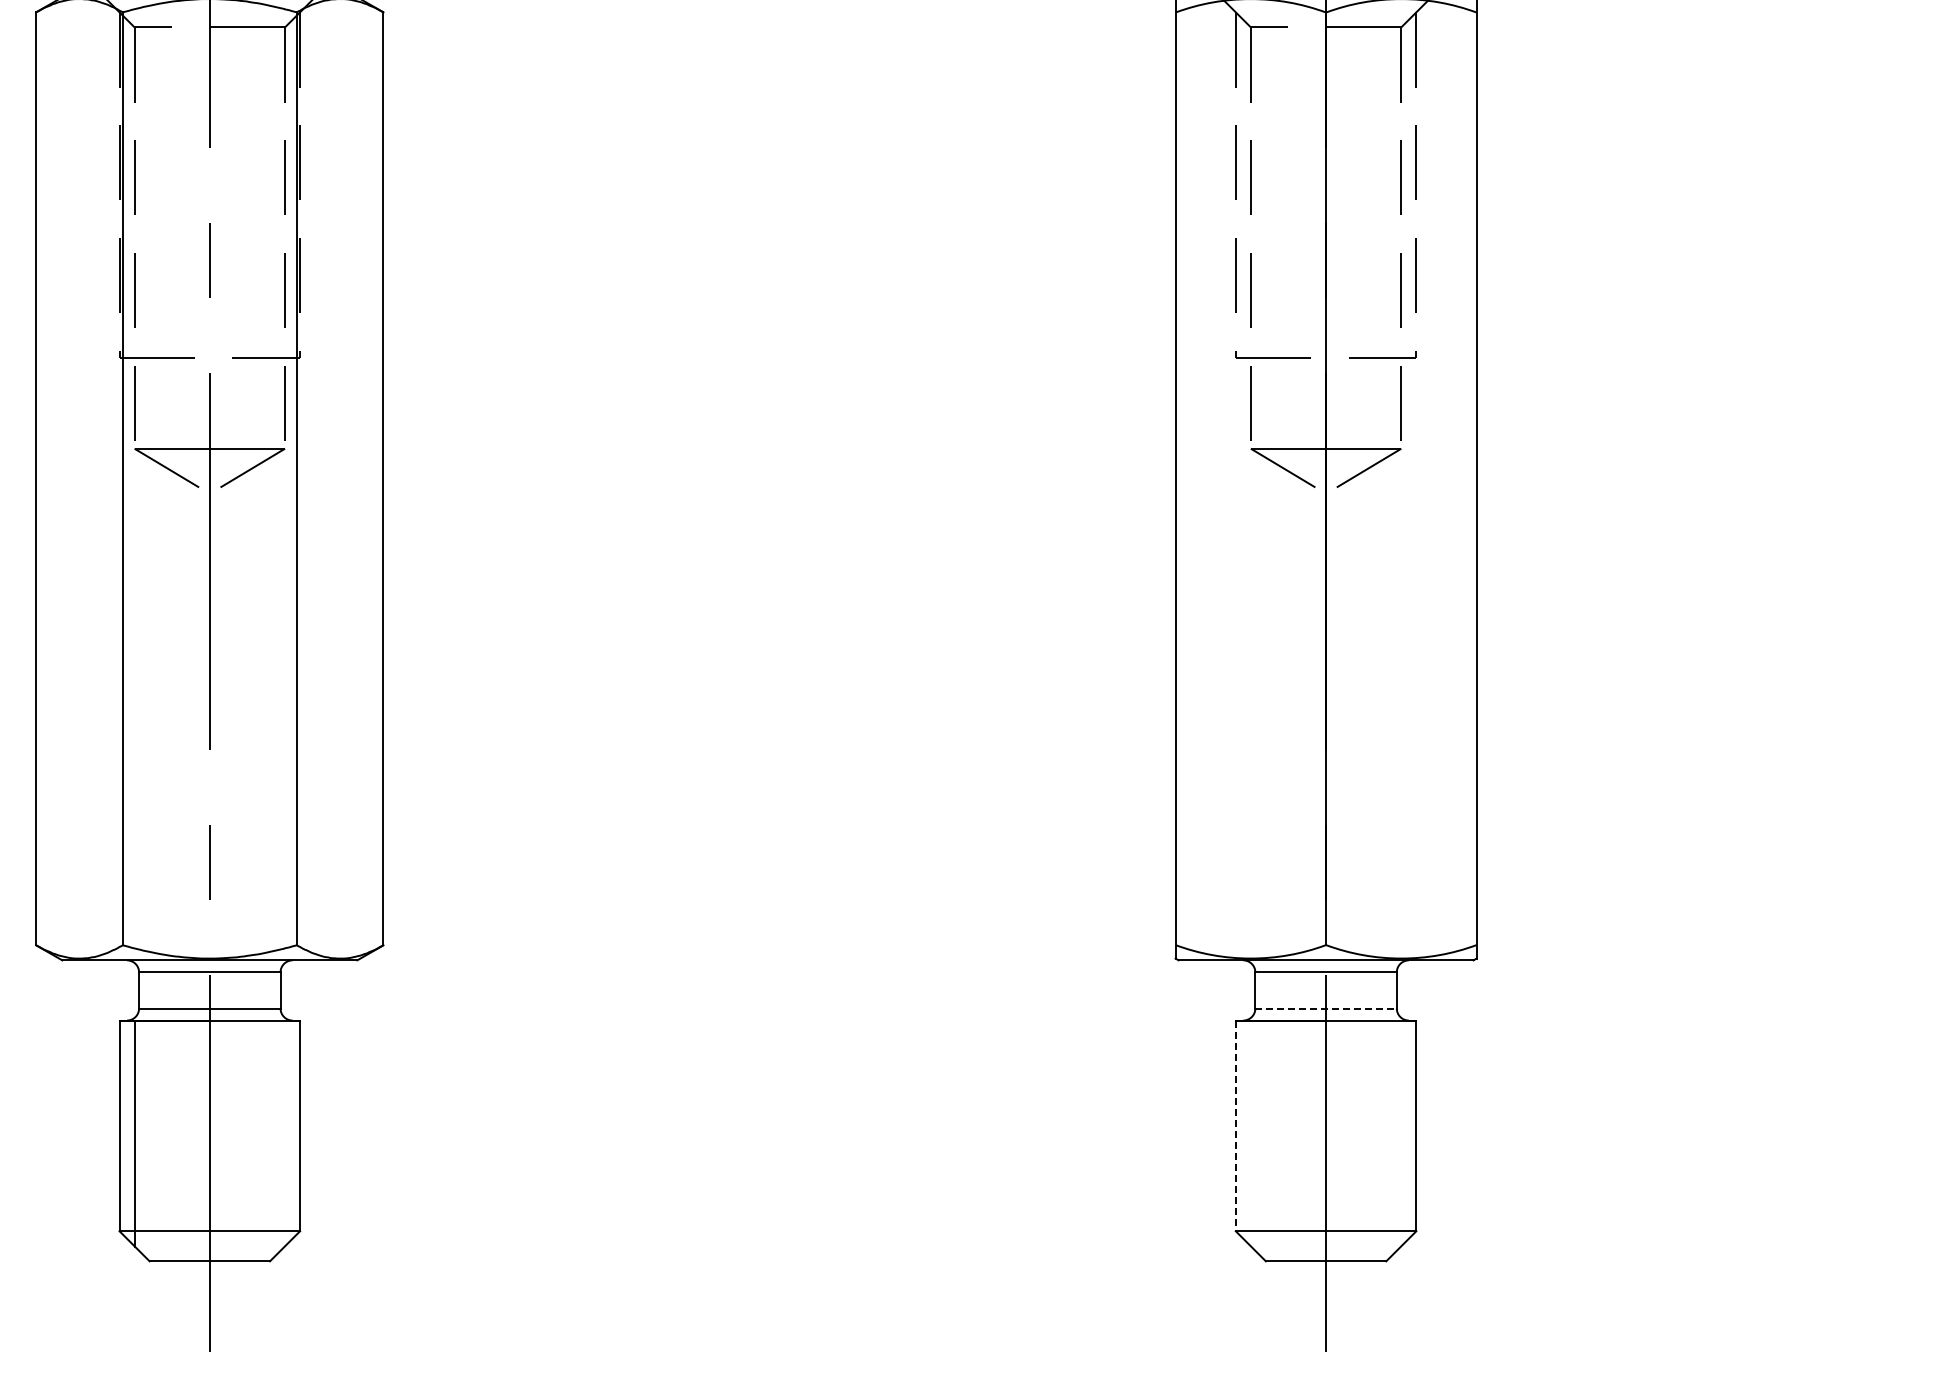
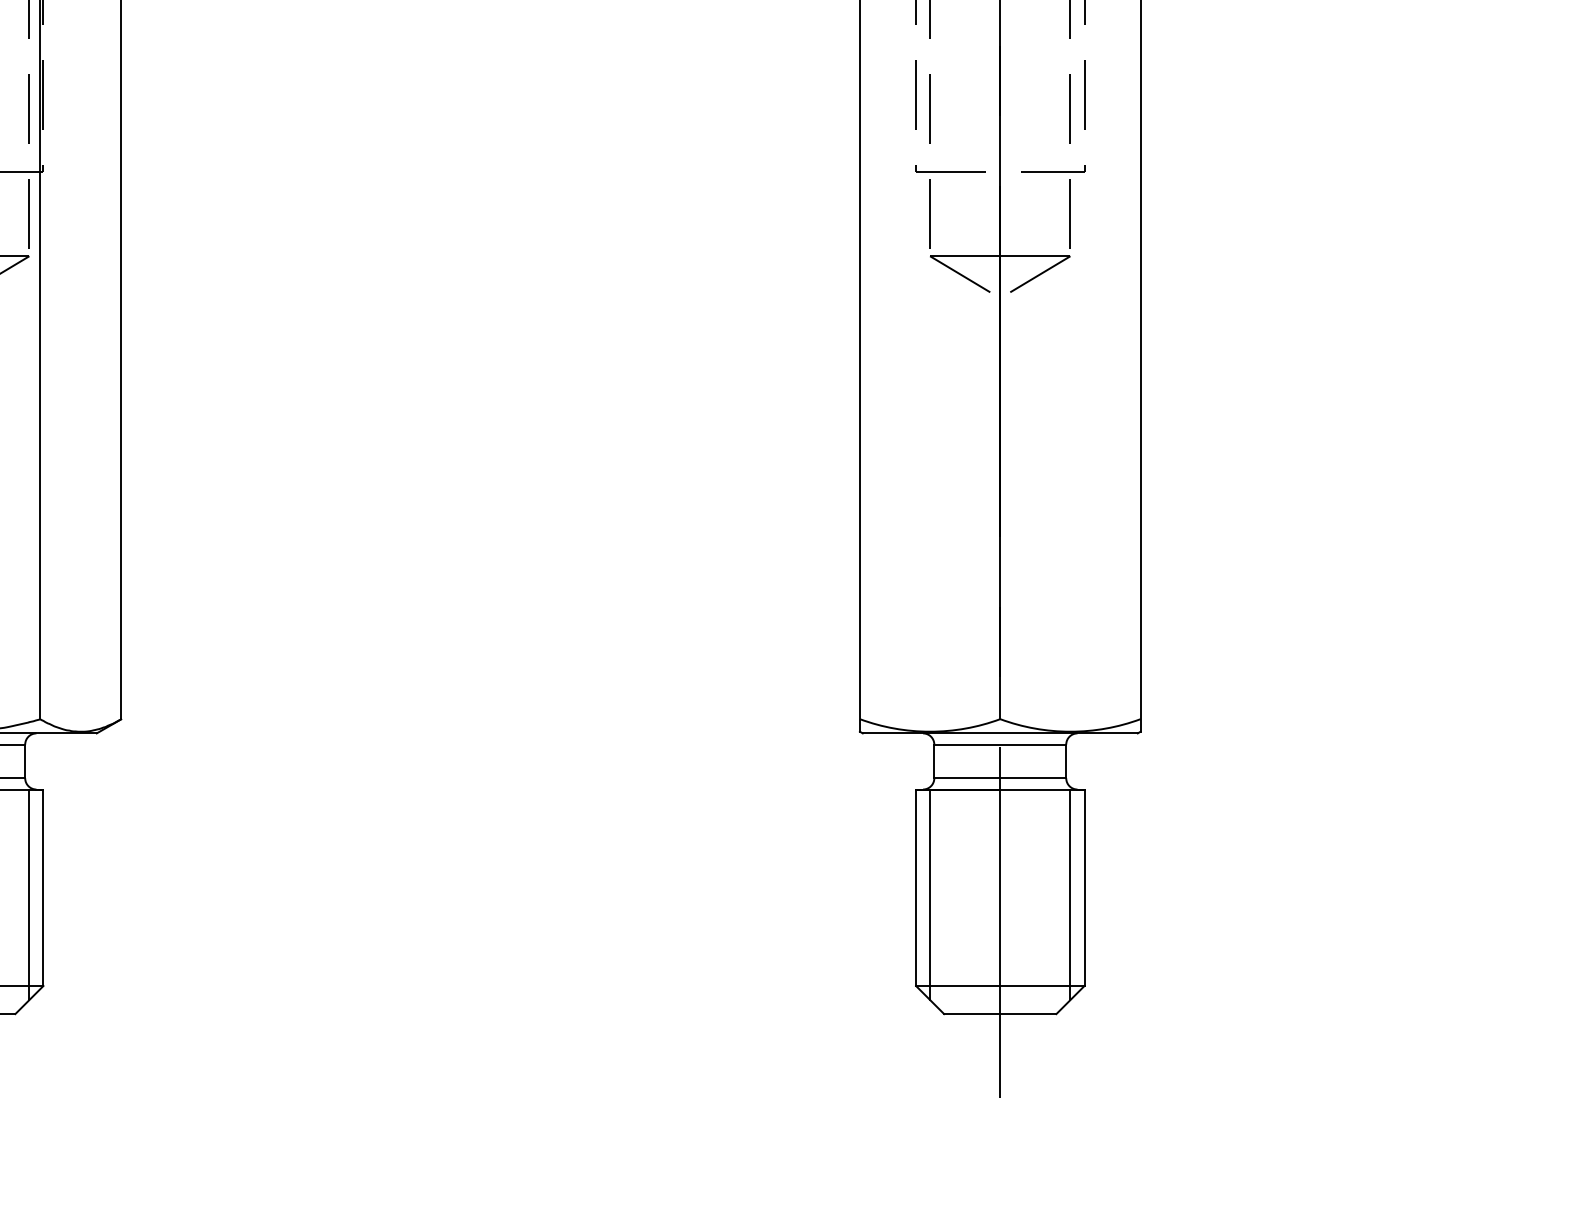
line: (1326, 1008) -> (1000, 778), dashed -> solid
line: (1235, 1126) -> (915, 888), dashed -> solid
line: (284, 1133) -> (28, 894), added
line: (1251, 1133) -> (930, 894), added
line: (1401, 1133) -> (1070, 894), added

